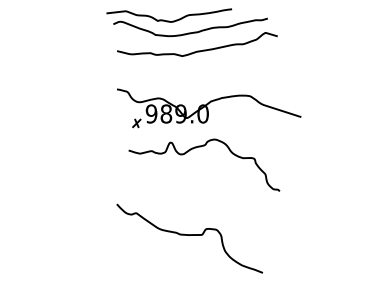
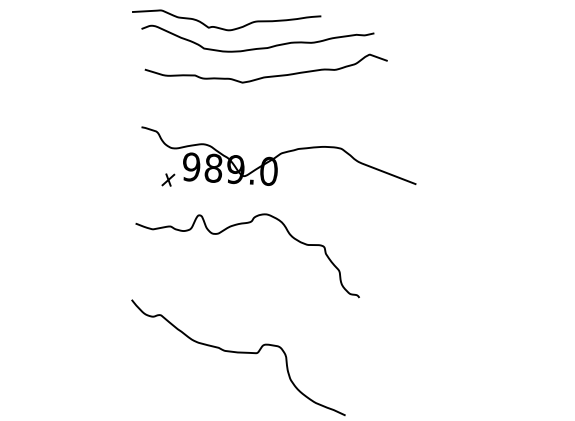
curve: (200, 147) -> (243, 225), moved

